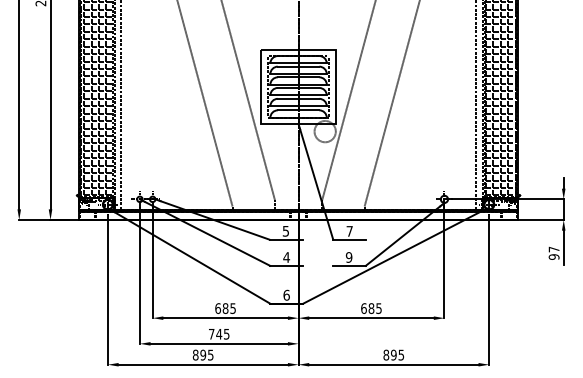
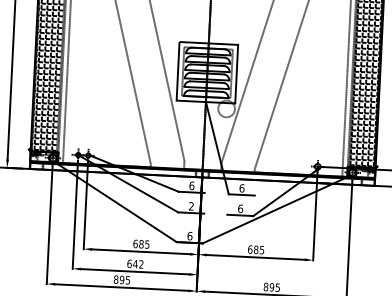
text: (285, 230) -> (191, 185), 5 -> 6
text: (349, 231) -> (241, 188), 7 -> 6
text: (286, 257) -> (191, 206), 4 -> 2
text: (348, 257) -> (240, 208), 9 -> 6
text: (218, 333) -> (134, 263), 745 -> 642

